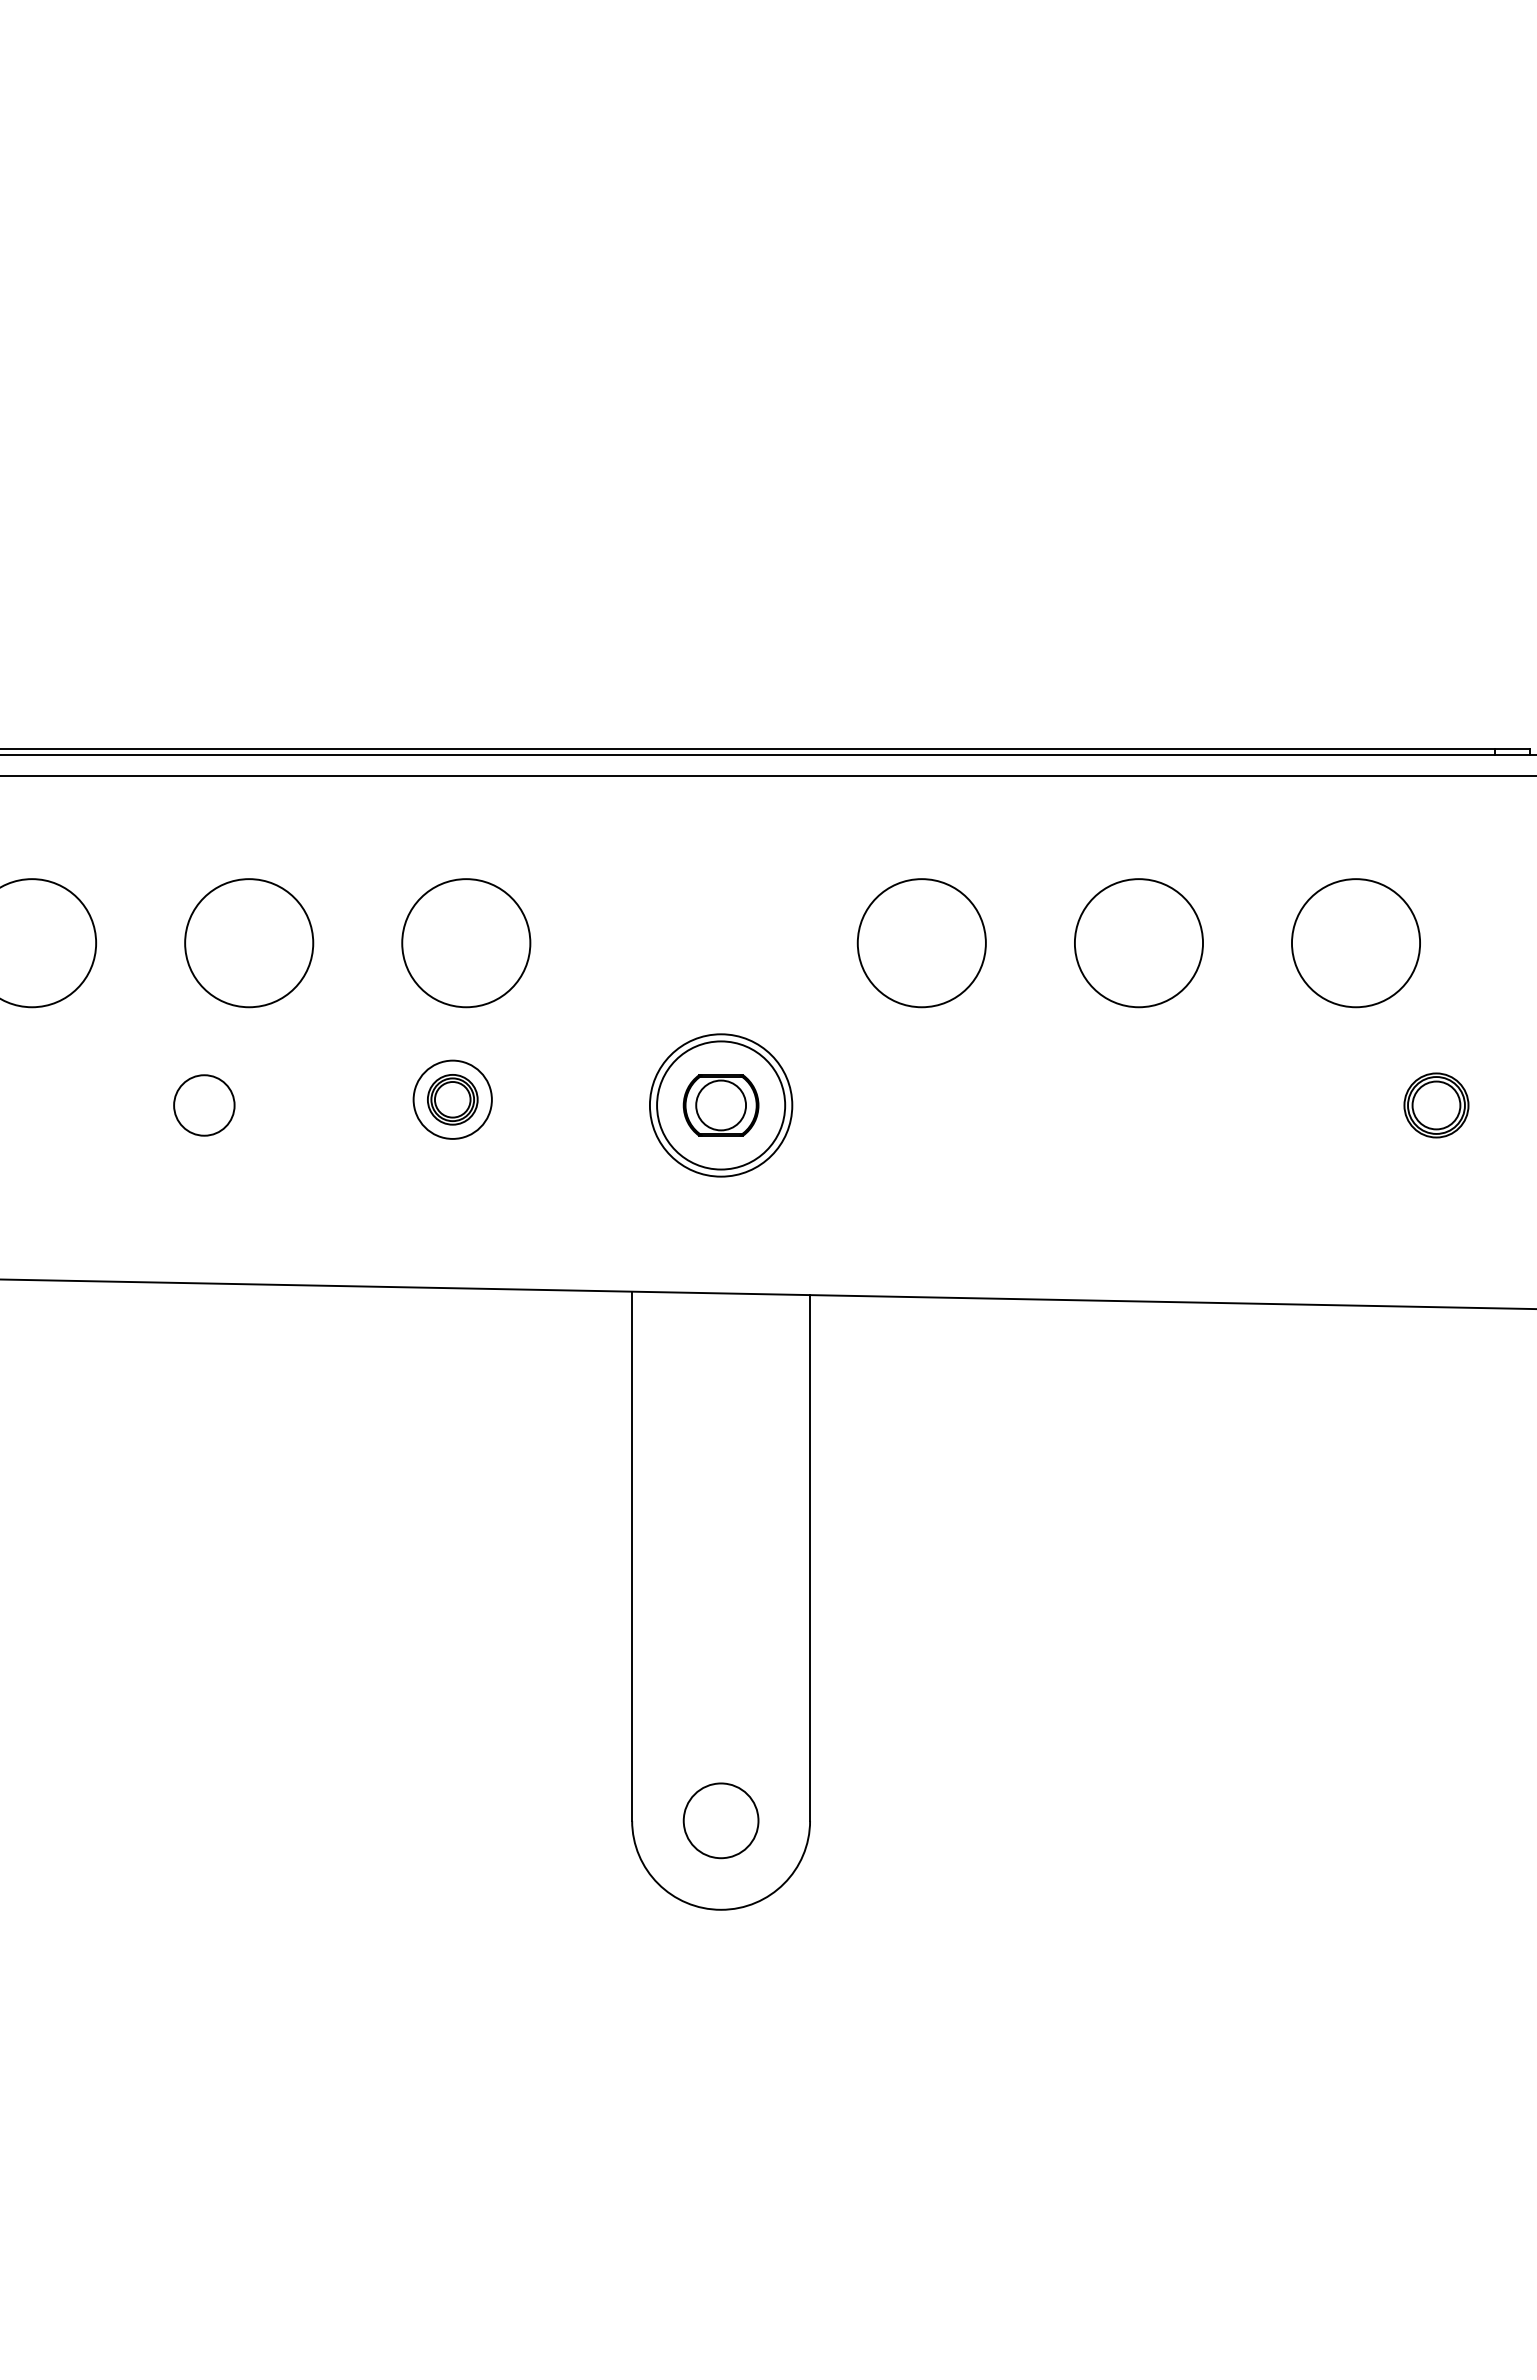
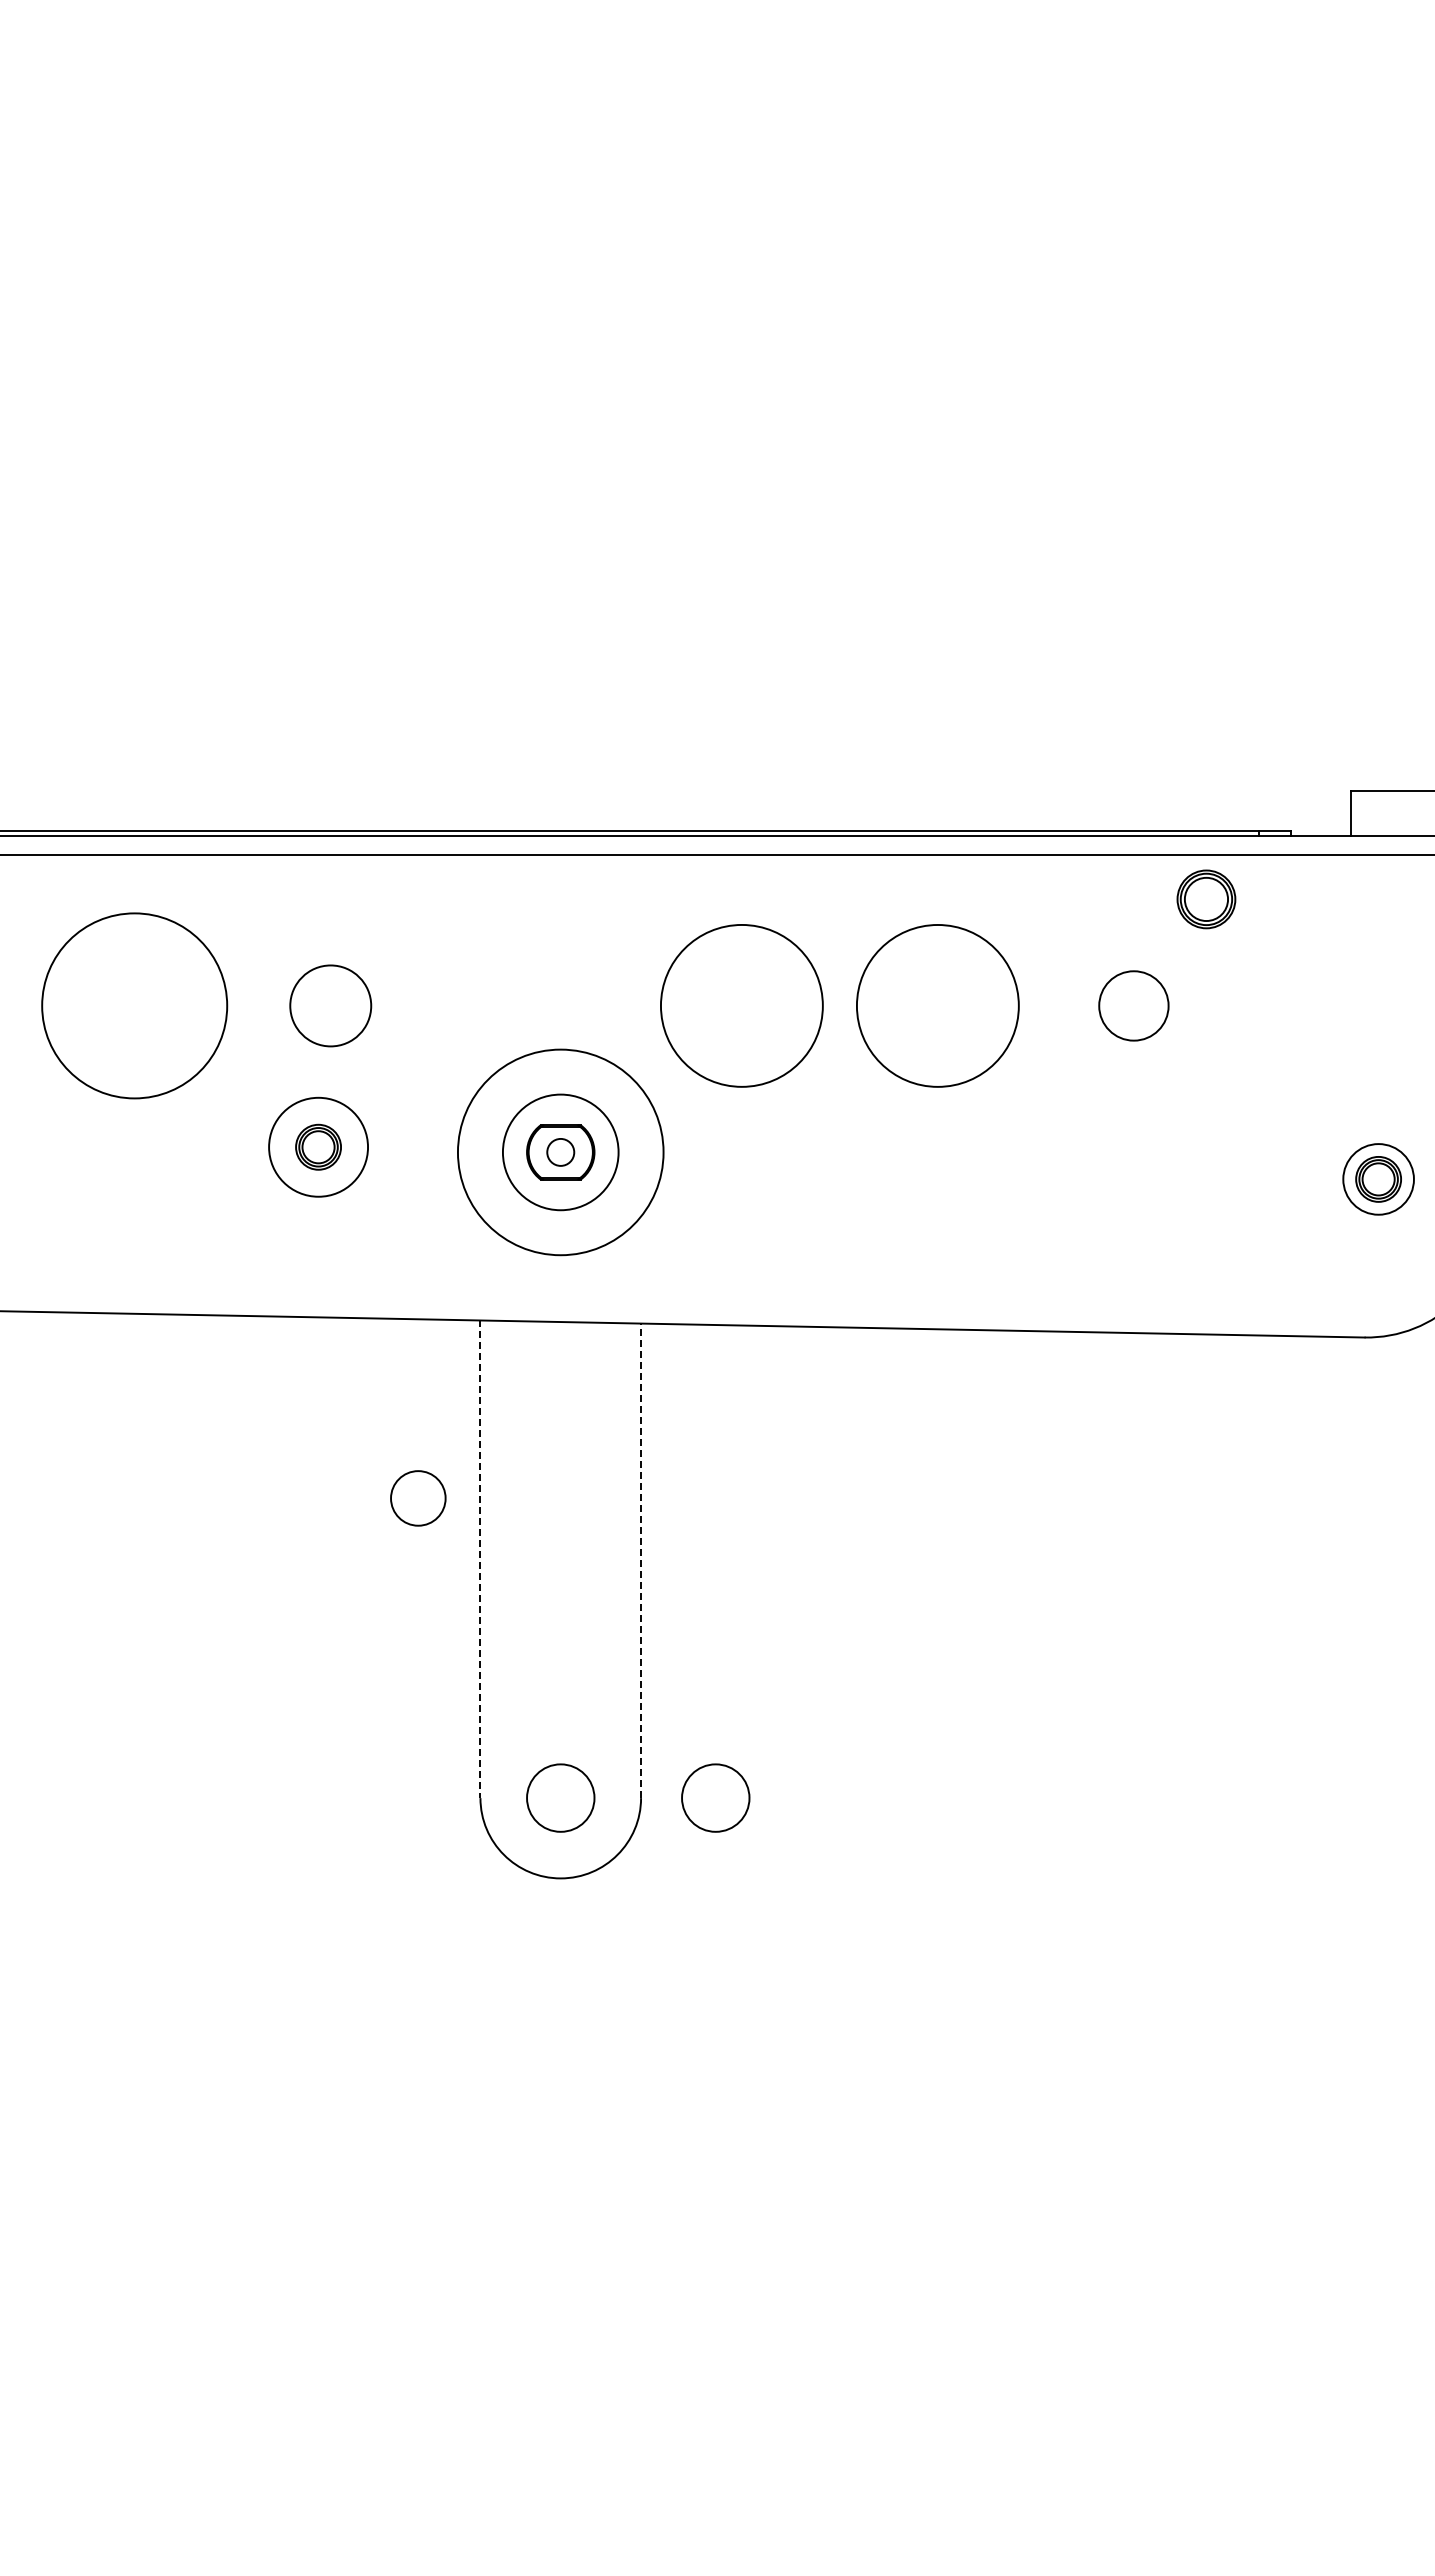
circle: (248, 942) -> (134, 1005), size x1.6
circle: (466, 942) -> (330, 1005), size x0.7
circle: (921, 942) -> (741, 1005), size x1.4
circle: (1138, 942) -> (937, 1005), size x1.4
circle: (1355, 942) -> (1133, 1005), size x0.6
circle: (452, 1098) -> (318, 1146), size x1.4
circle: (720, 1104) -> (560, 1151), size x0.6
circle: (204, 1105) -> (418, 1498), moved
circle: (720, 1105) -> (560, 1152), size x1.6
part: (1436, 1105) -> (1206, 899), moved
line: (632, 1556) -> (480, 1559), solid -> dashed
line: (810, 1557) -> (641, 1560), solid -> dashed
circle: (892, 1820) -> (715, 1797), added

